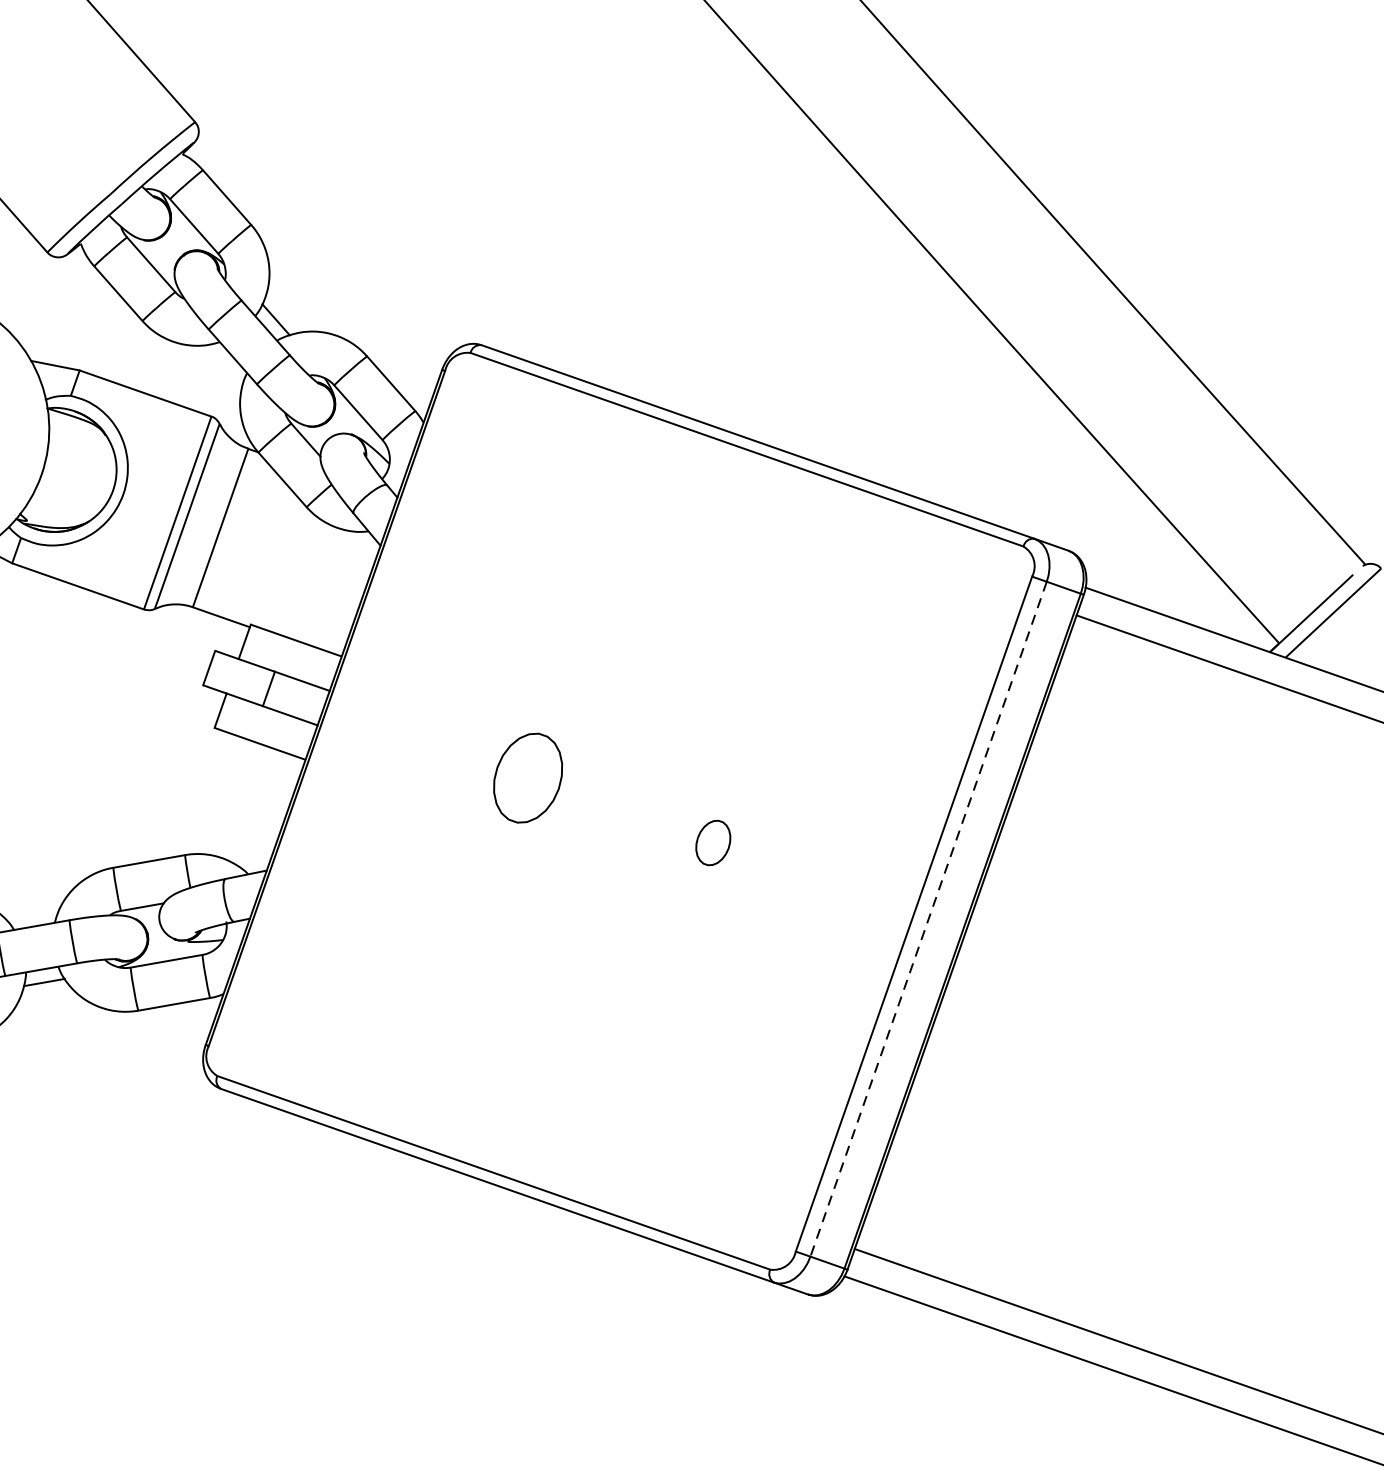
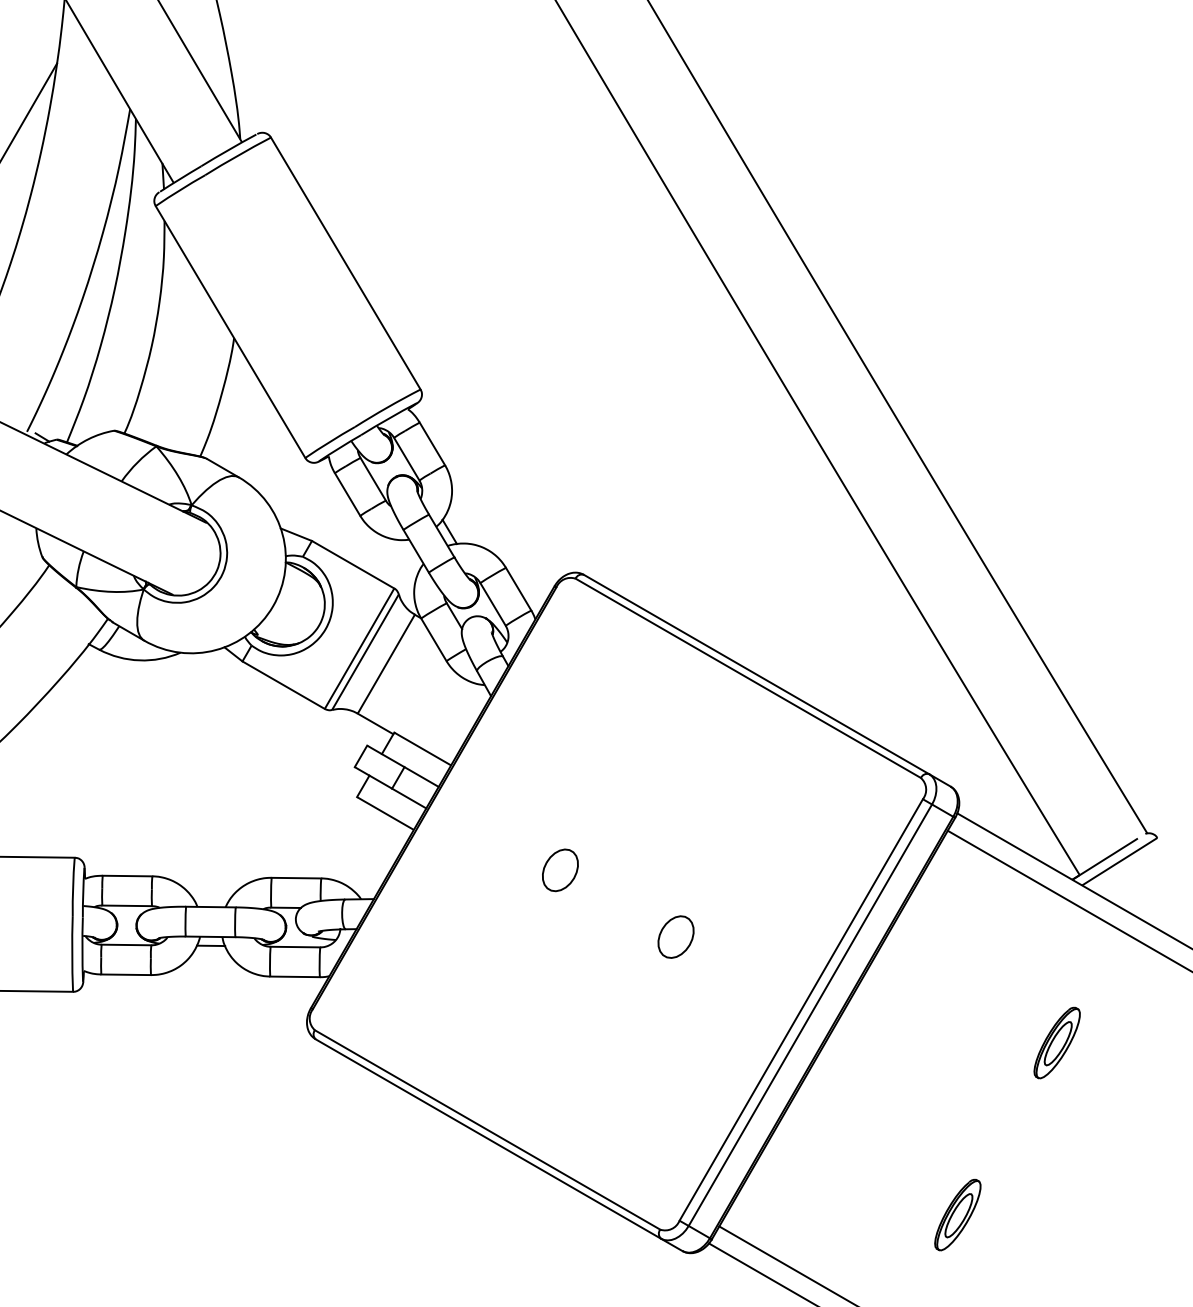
part: (528, 778) -> (560, 870), size x0.71
part: (712, 842) -> (675, 936), size x1.43
part: (1291, 891) -> (1056, 1042), added
line: (928, 919) -> (810, 1015), dashed -> solid
part: (1195, 1168) -> (957, 1215), added

